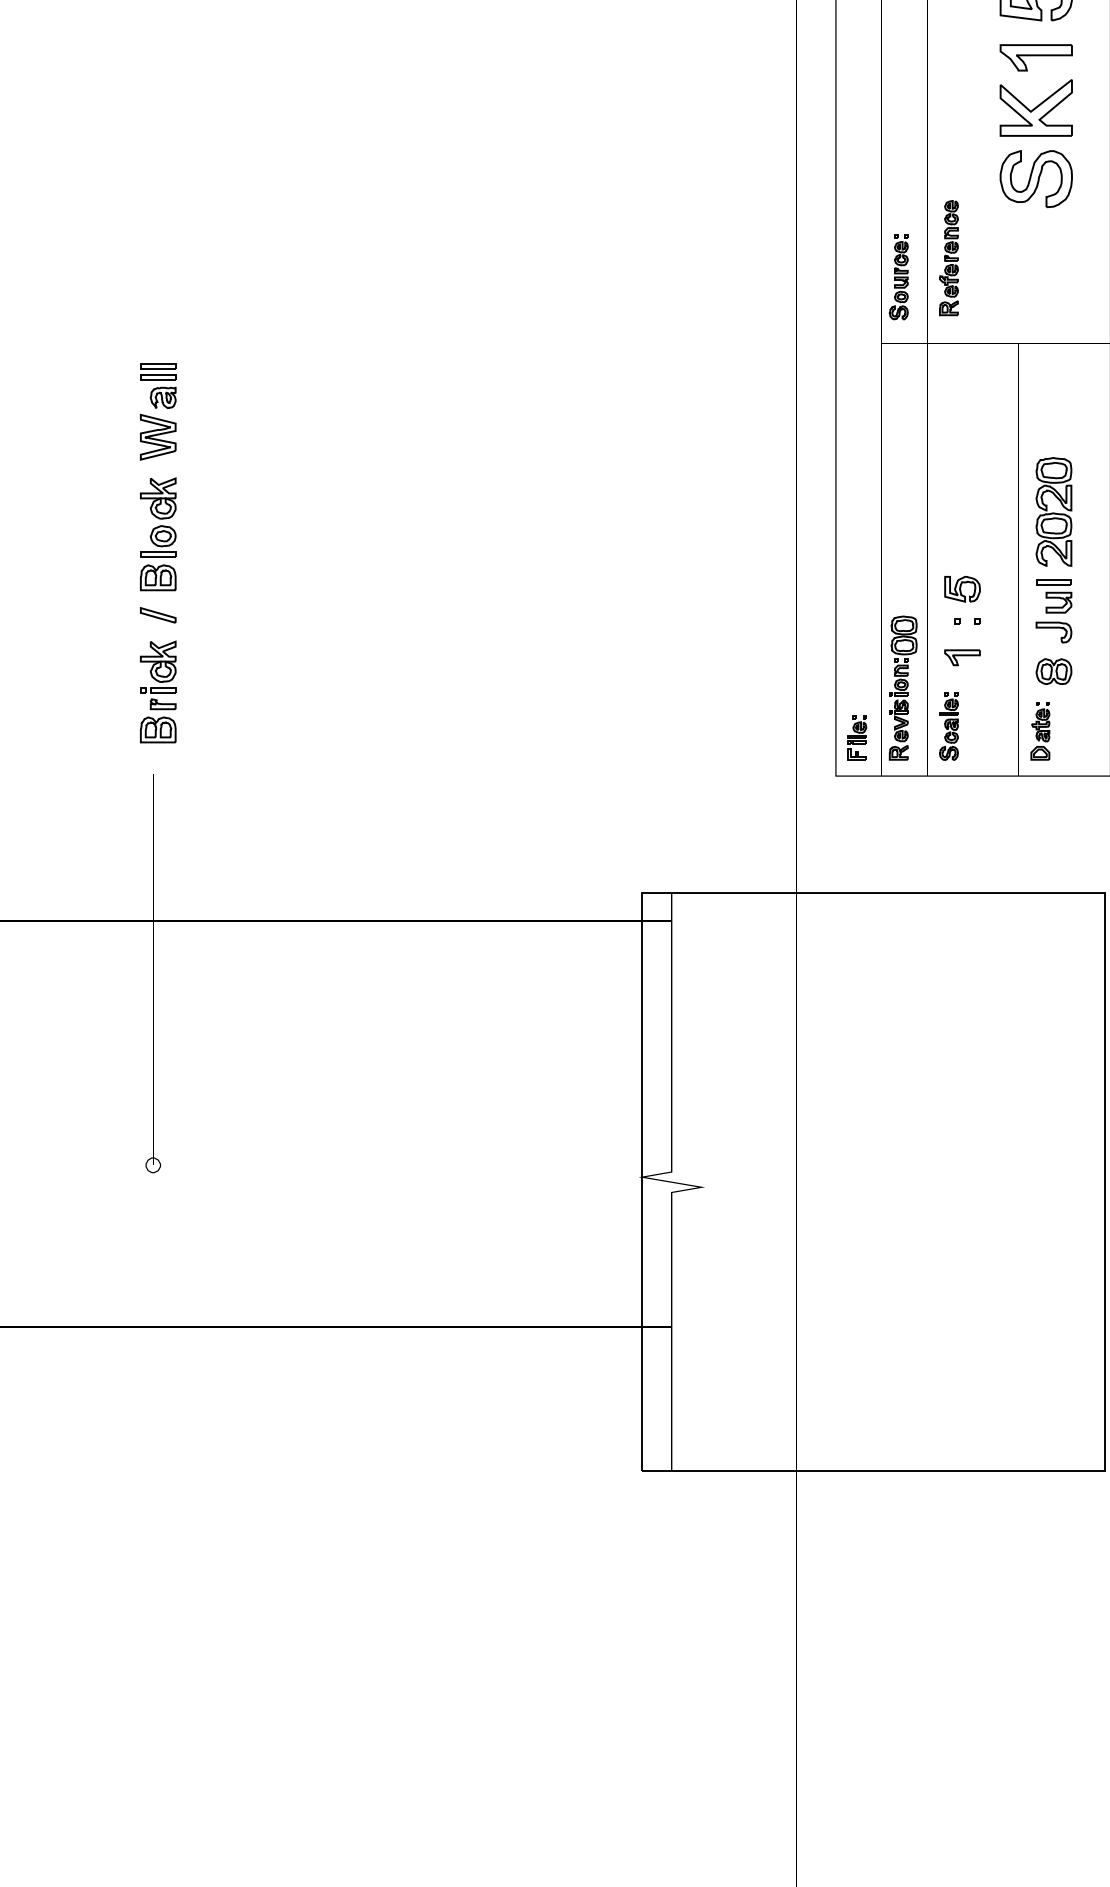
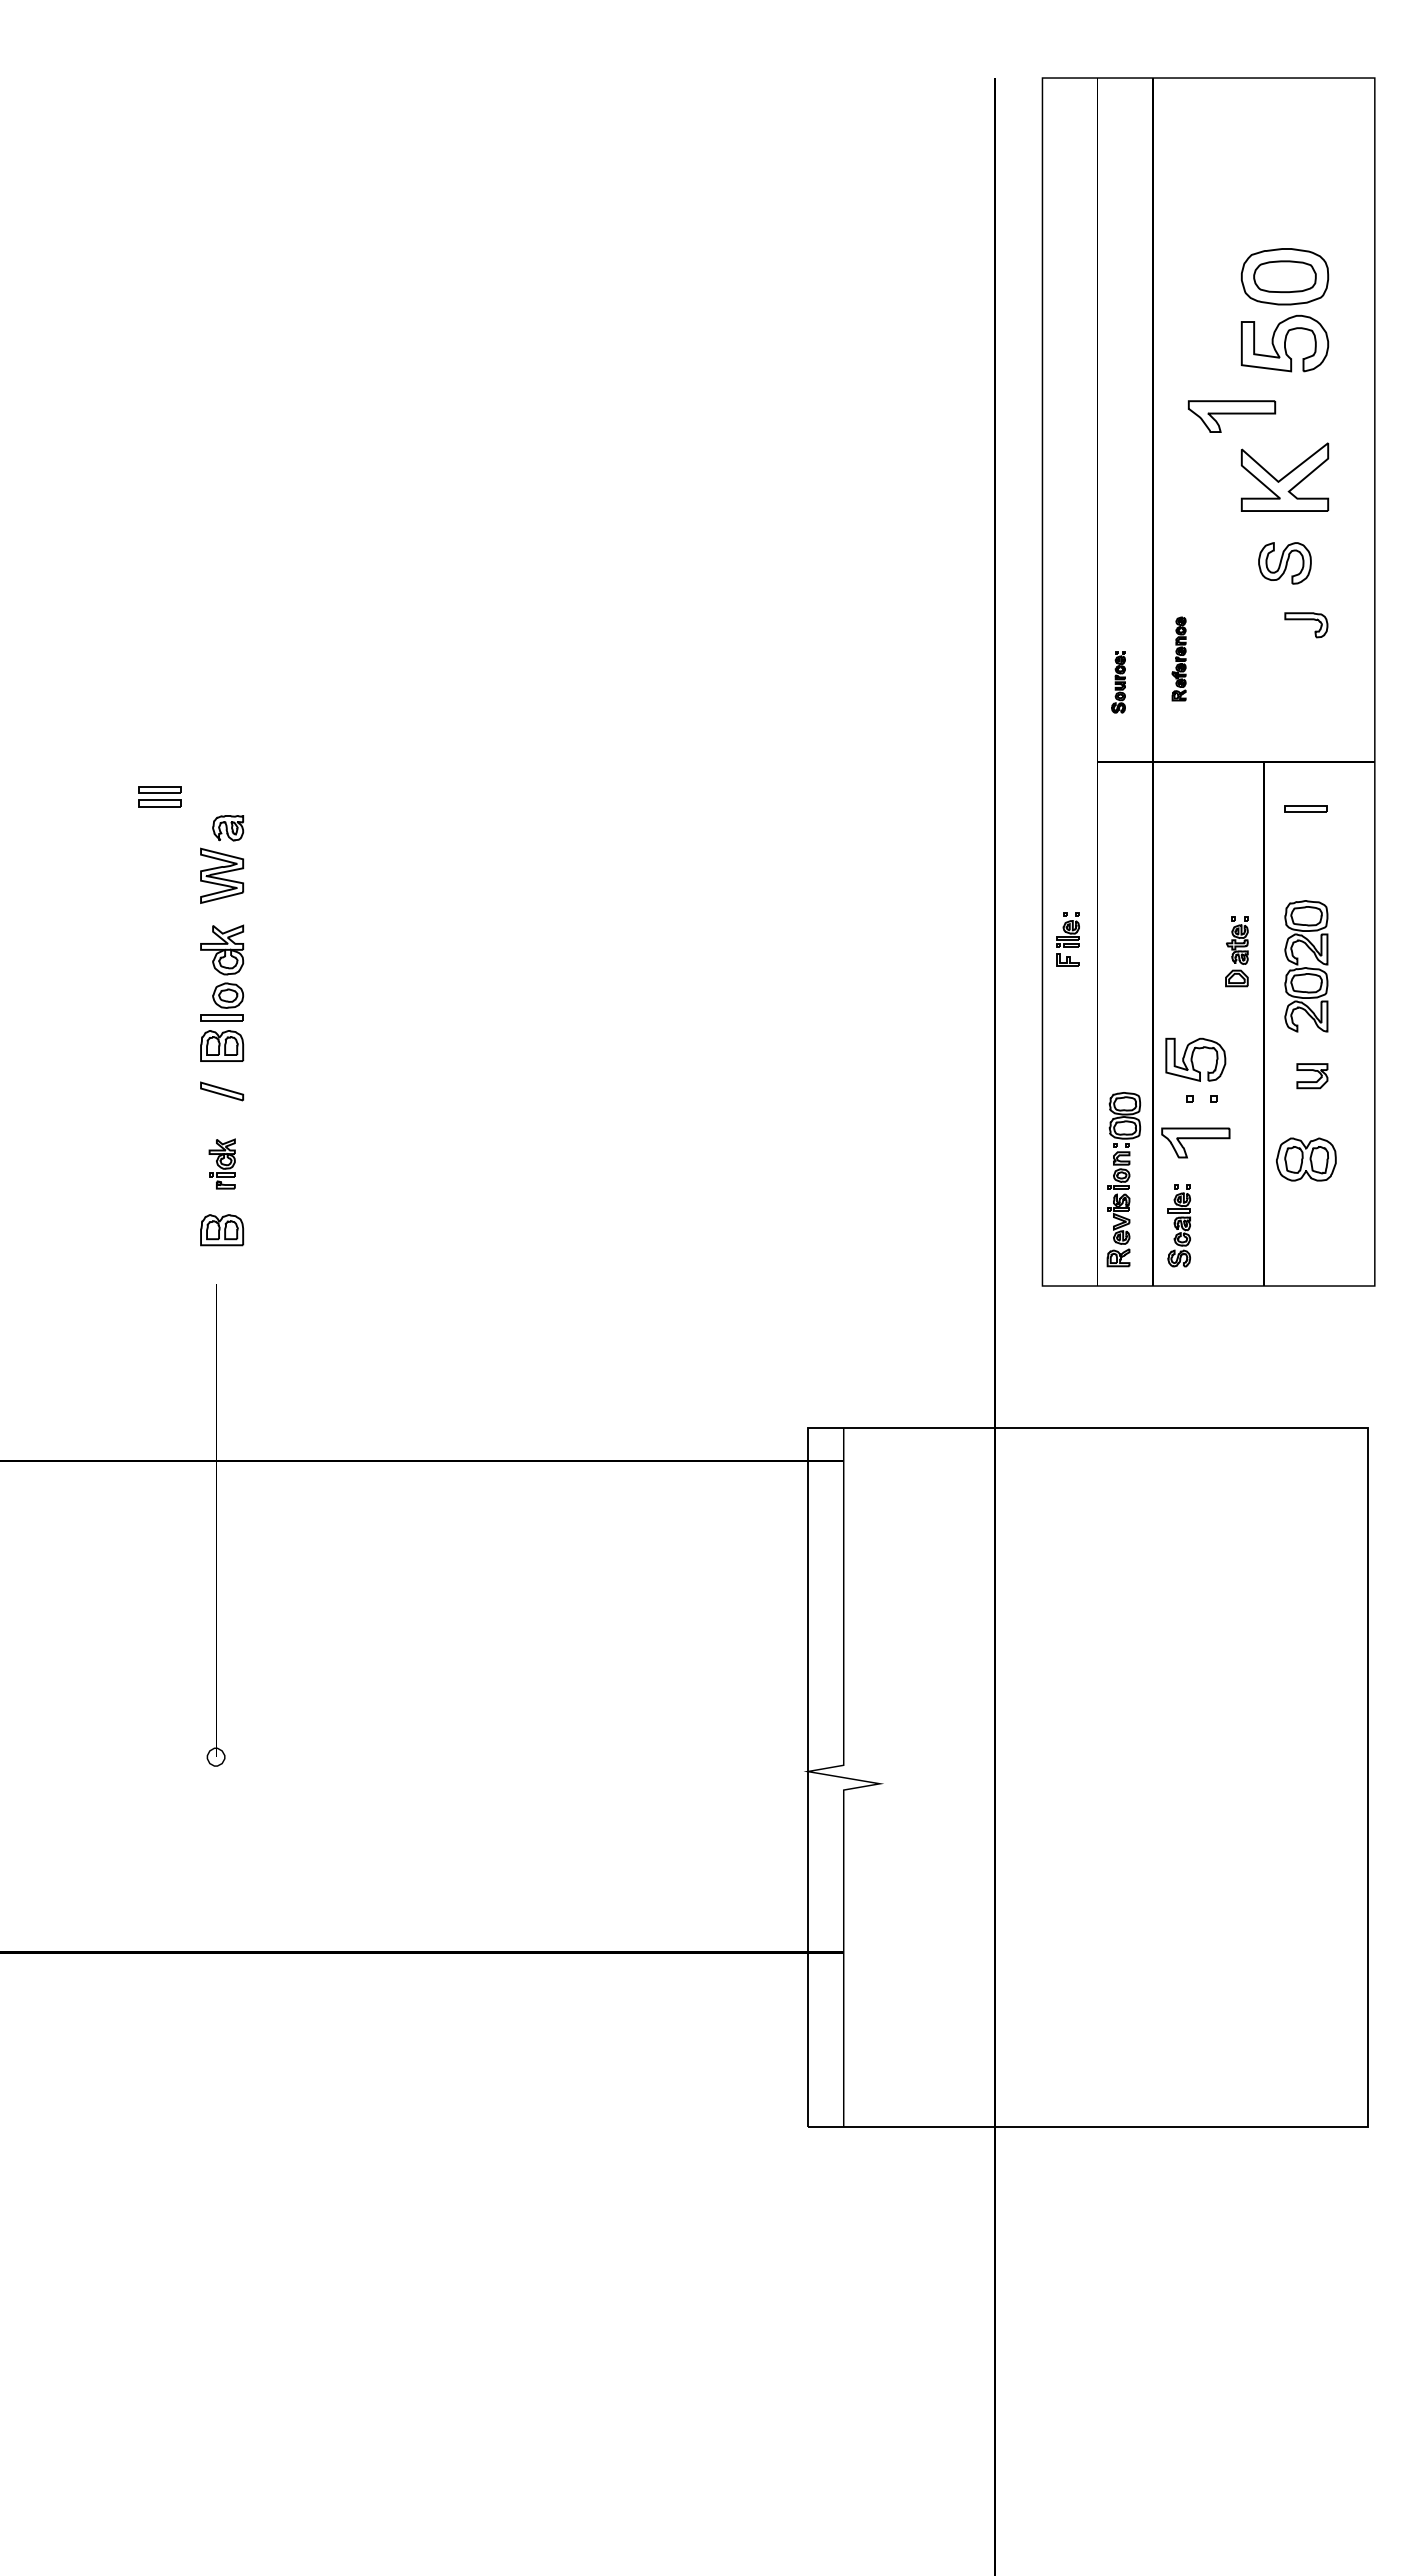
part: (1035, 57) -> (1231, 416), moved
part: (1035, 179) -> (1284, 563), size x0.6
part: (948, 257) -> (1178, 658), size x0.6
part: (898, 276) -> (1118, 681), size x0.6
part: (157, 371) -> (159, 796), moved
part: (1053, 582) -> (1305, 808), moved
part: (962, 588) -> (1195, 1059), size x1.4
part: (1054, 632) -> (1306, 625), moved
part: (962, 657) -> (1195, 1142), size x1.6
part: (1054, 671) -> (1306, 1159), size x1.4
part: (158, 674) -> (222, 1163), size x0.6
part: (1040, 731) -> (1236, 951), moved
part: (856, 737) -> (1067, 939), moved

